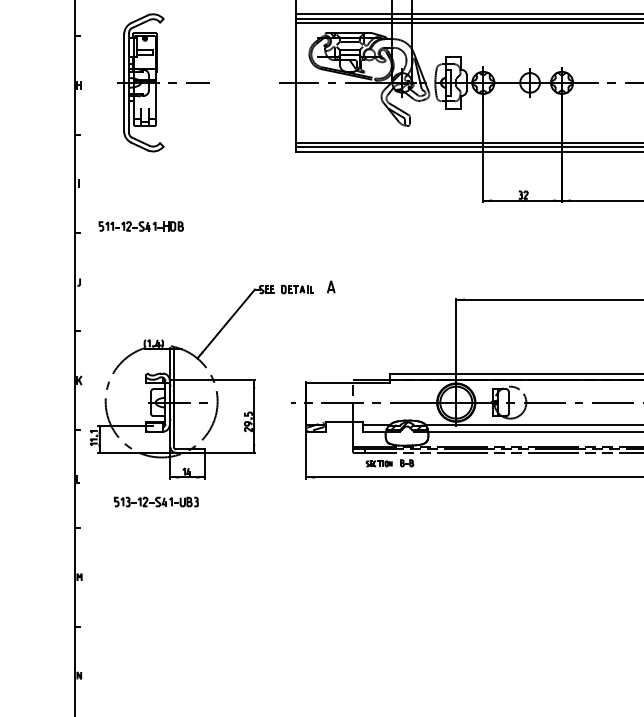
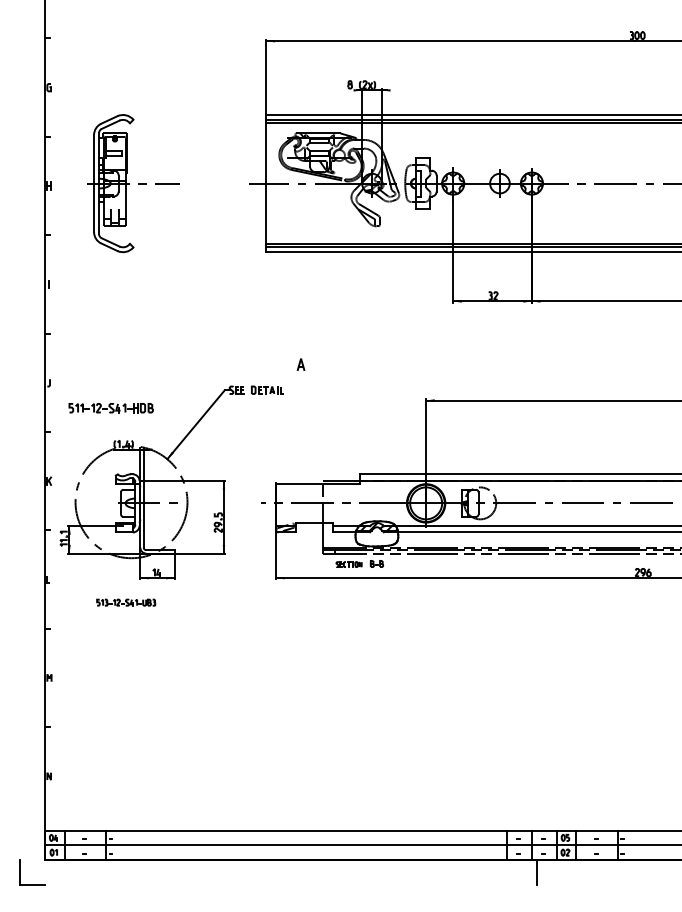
part: (140, 226) -> (110, 408), moved
part: (330, 286) -> (300, 364), moved
part: (155, 501) -> (125, 602), size x0.7

